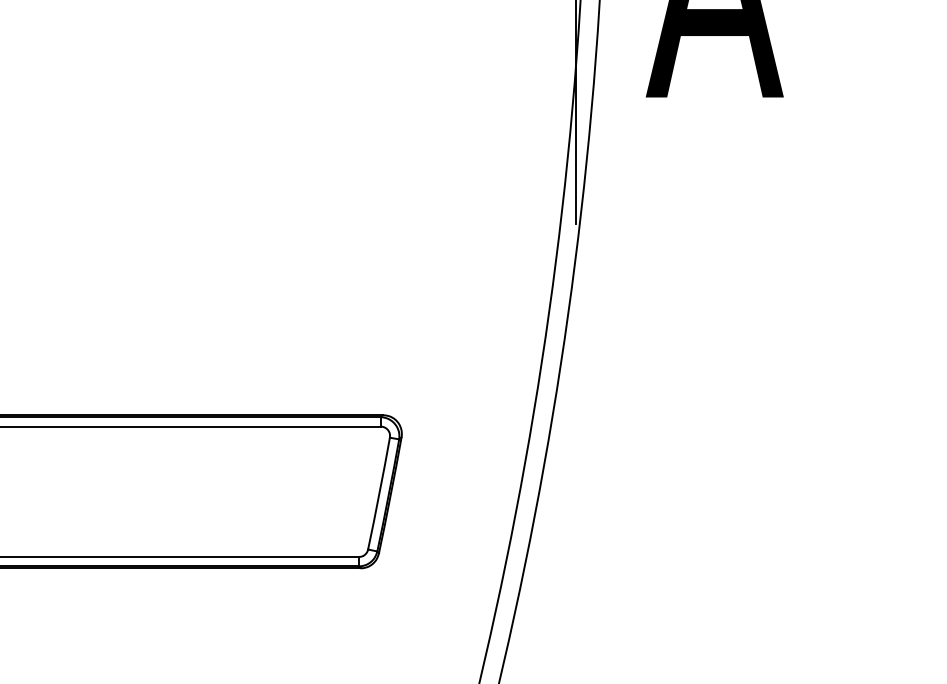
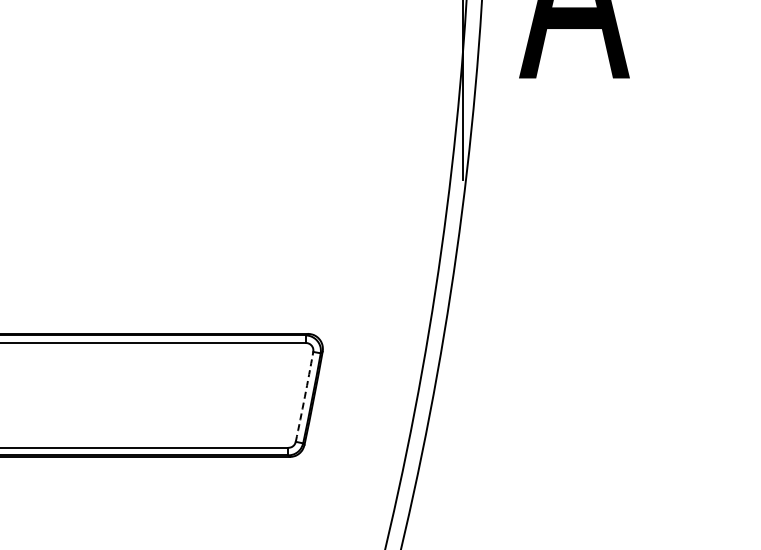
arc: (378, 493) -> (304, 396), solid -> dashed

